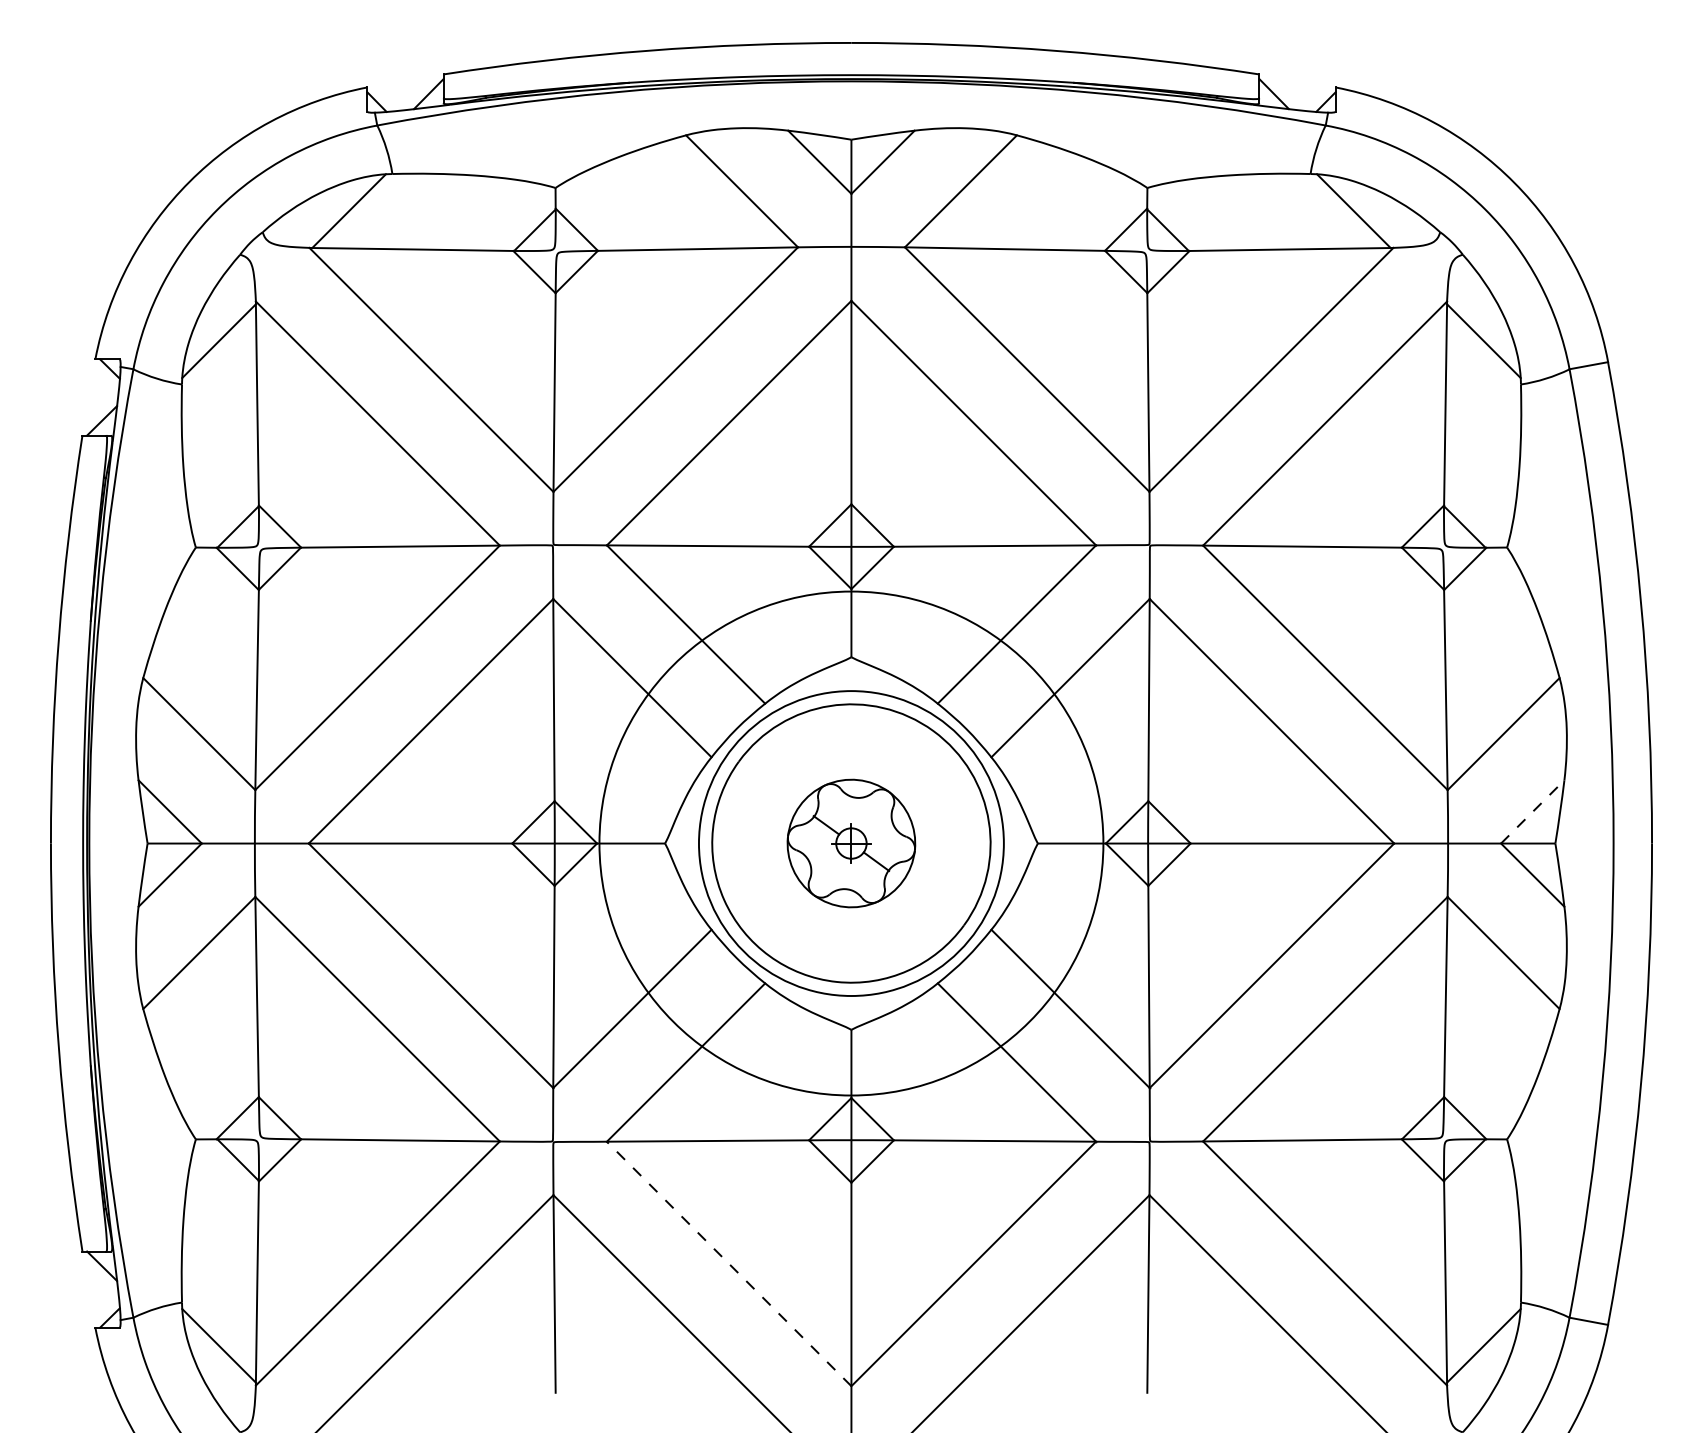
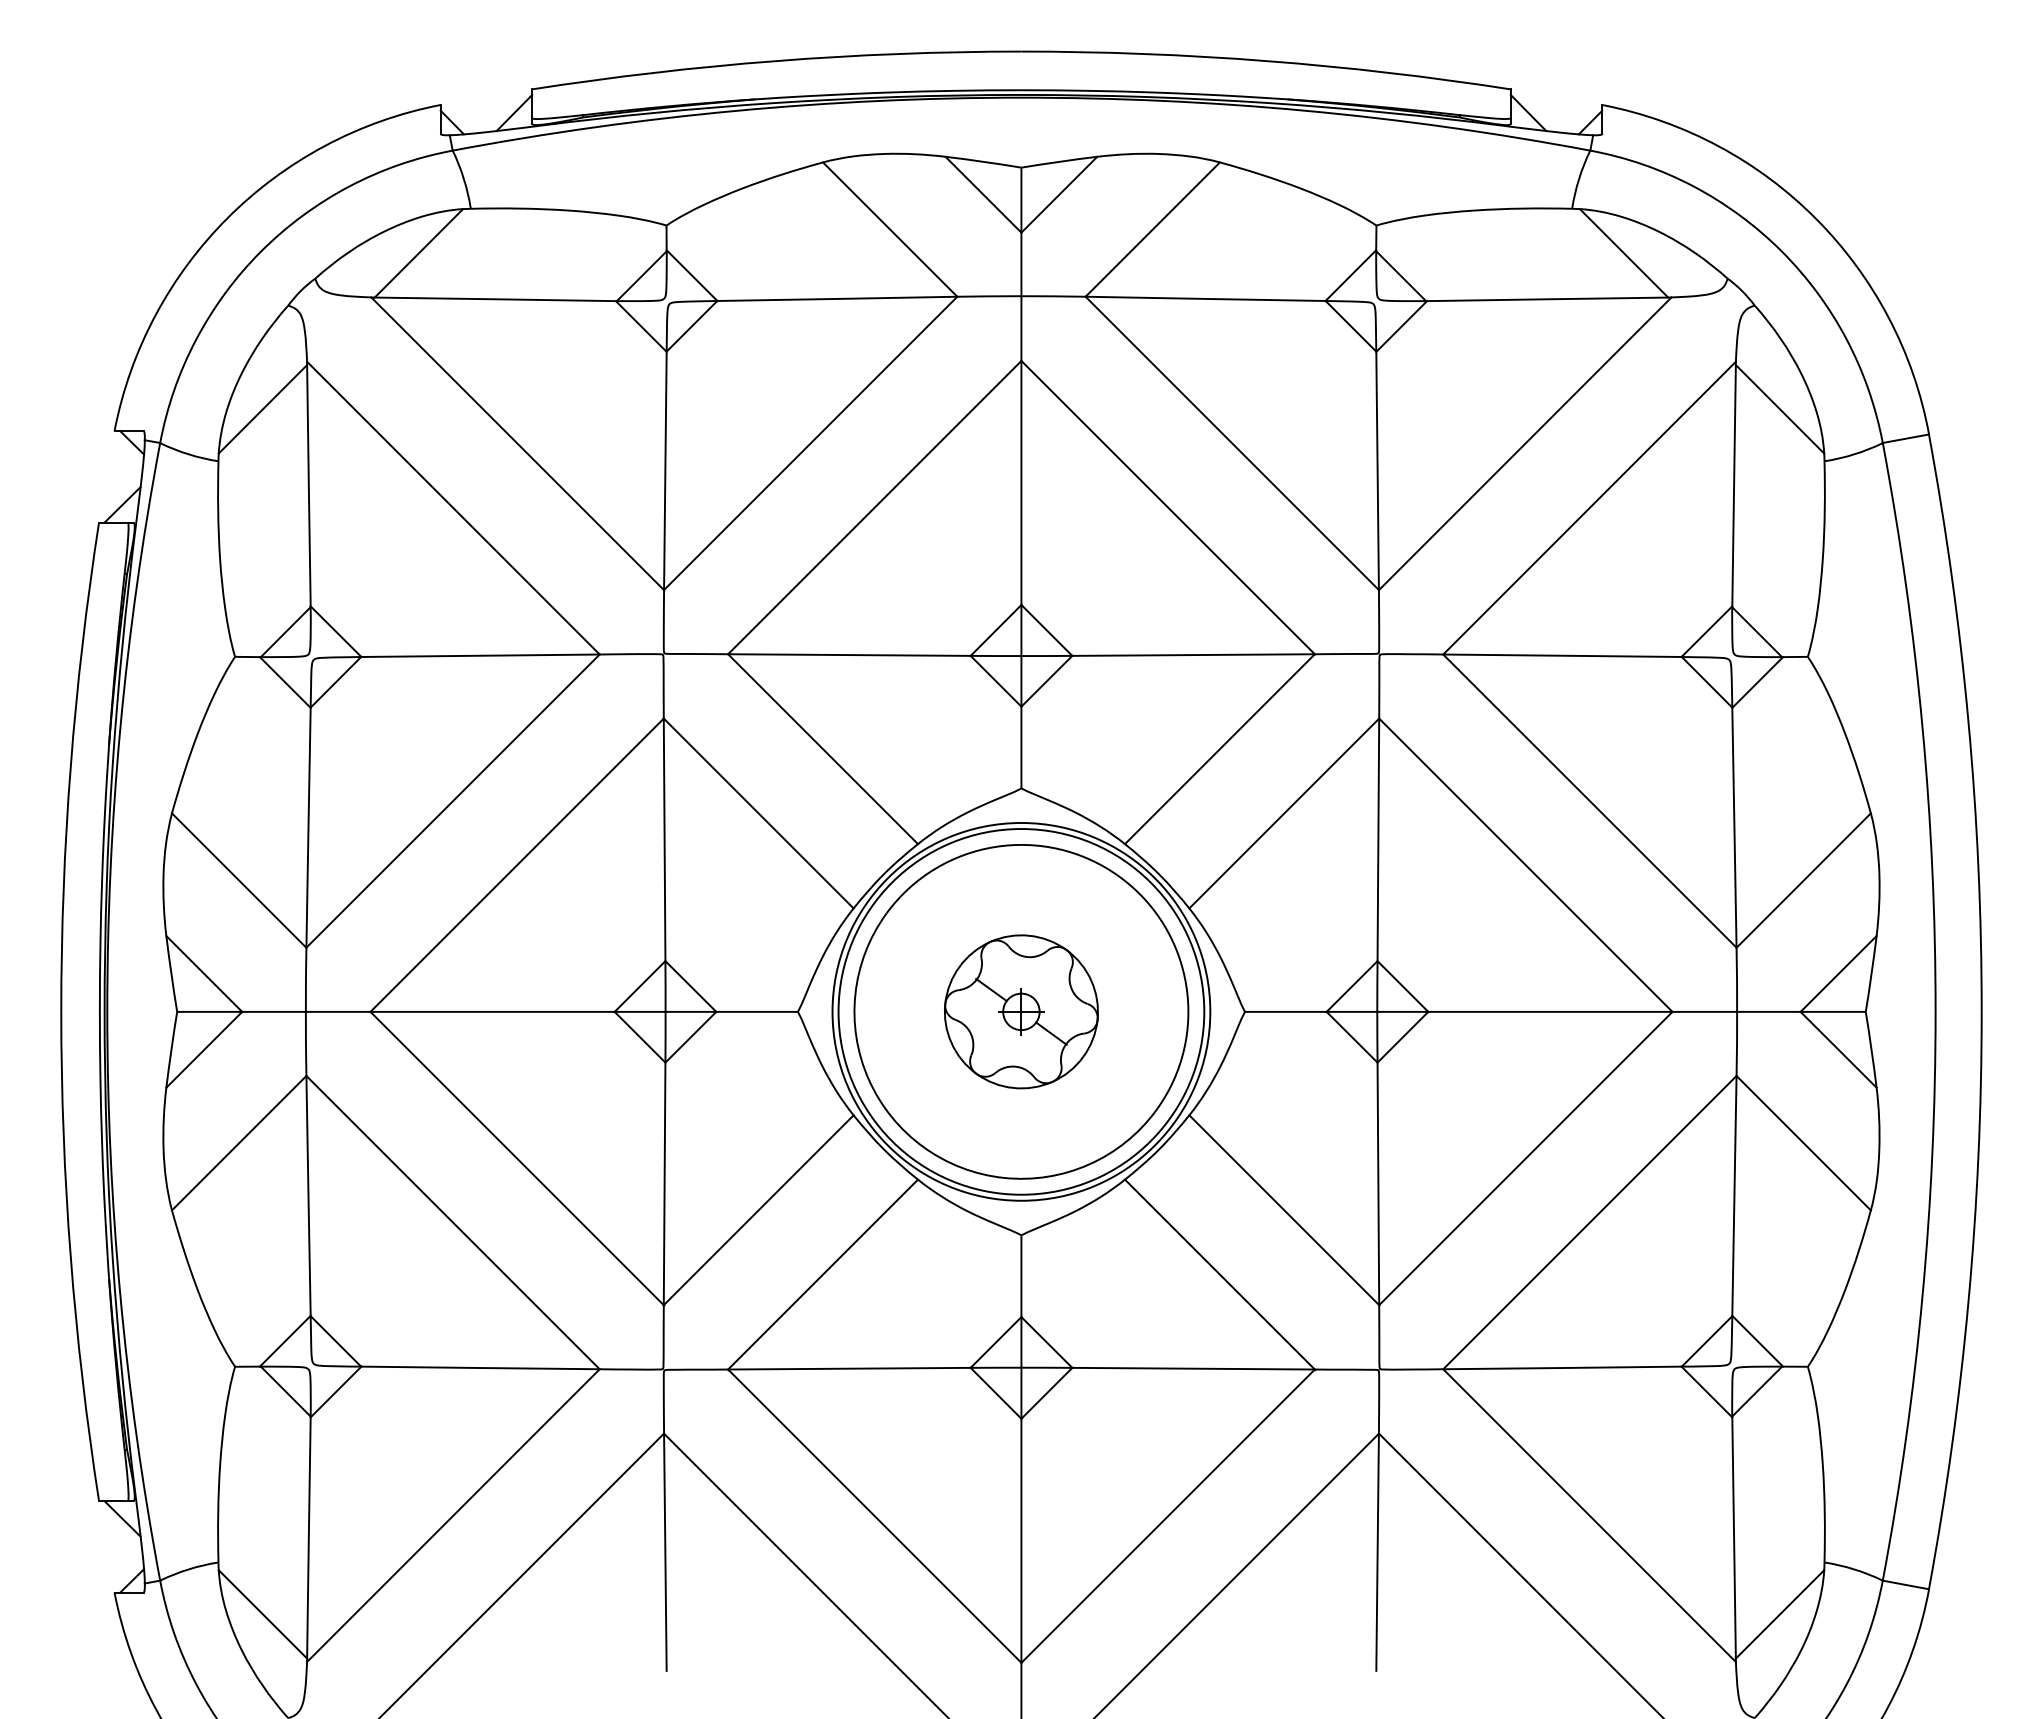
line: (1532, 811) -> (1838, 973), dashed -> solid
circle: (851, 843) -> (1021, 1011), size x0.62
line: (728, 1263) -> (874, 1515), dashed -> solid

